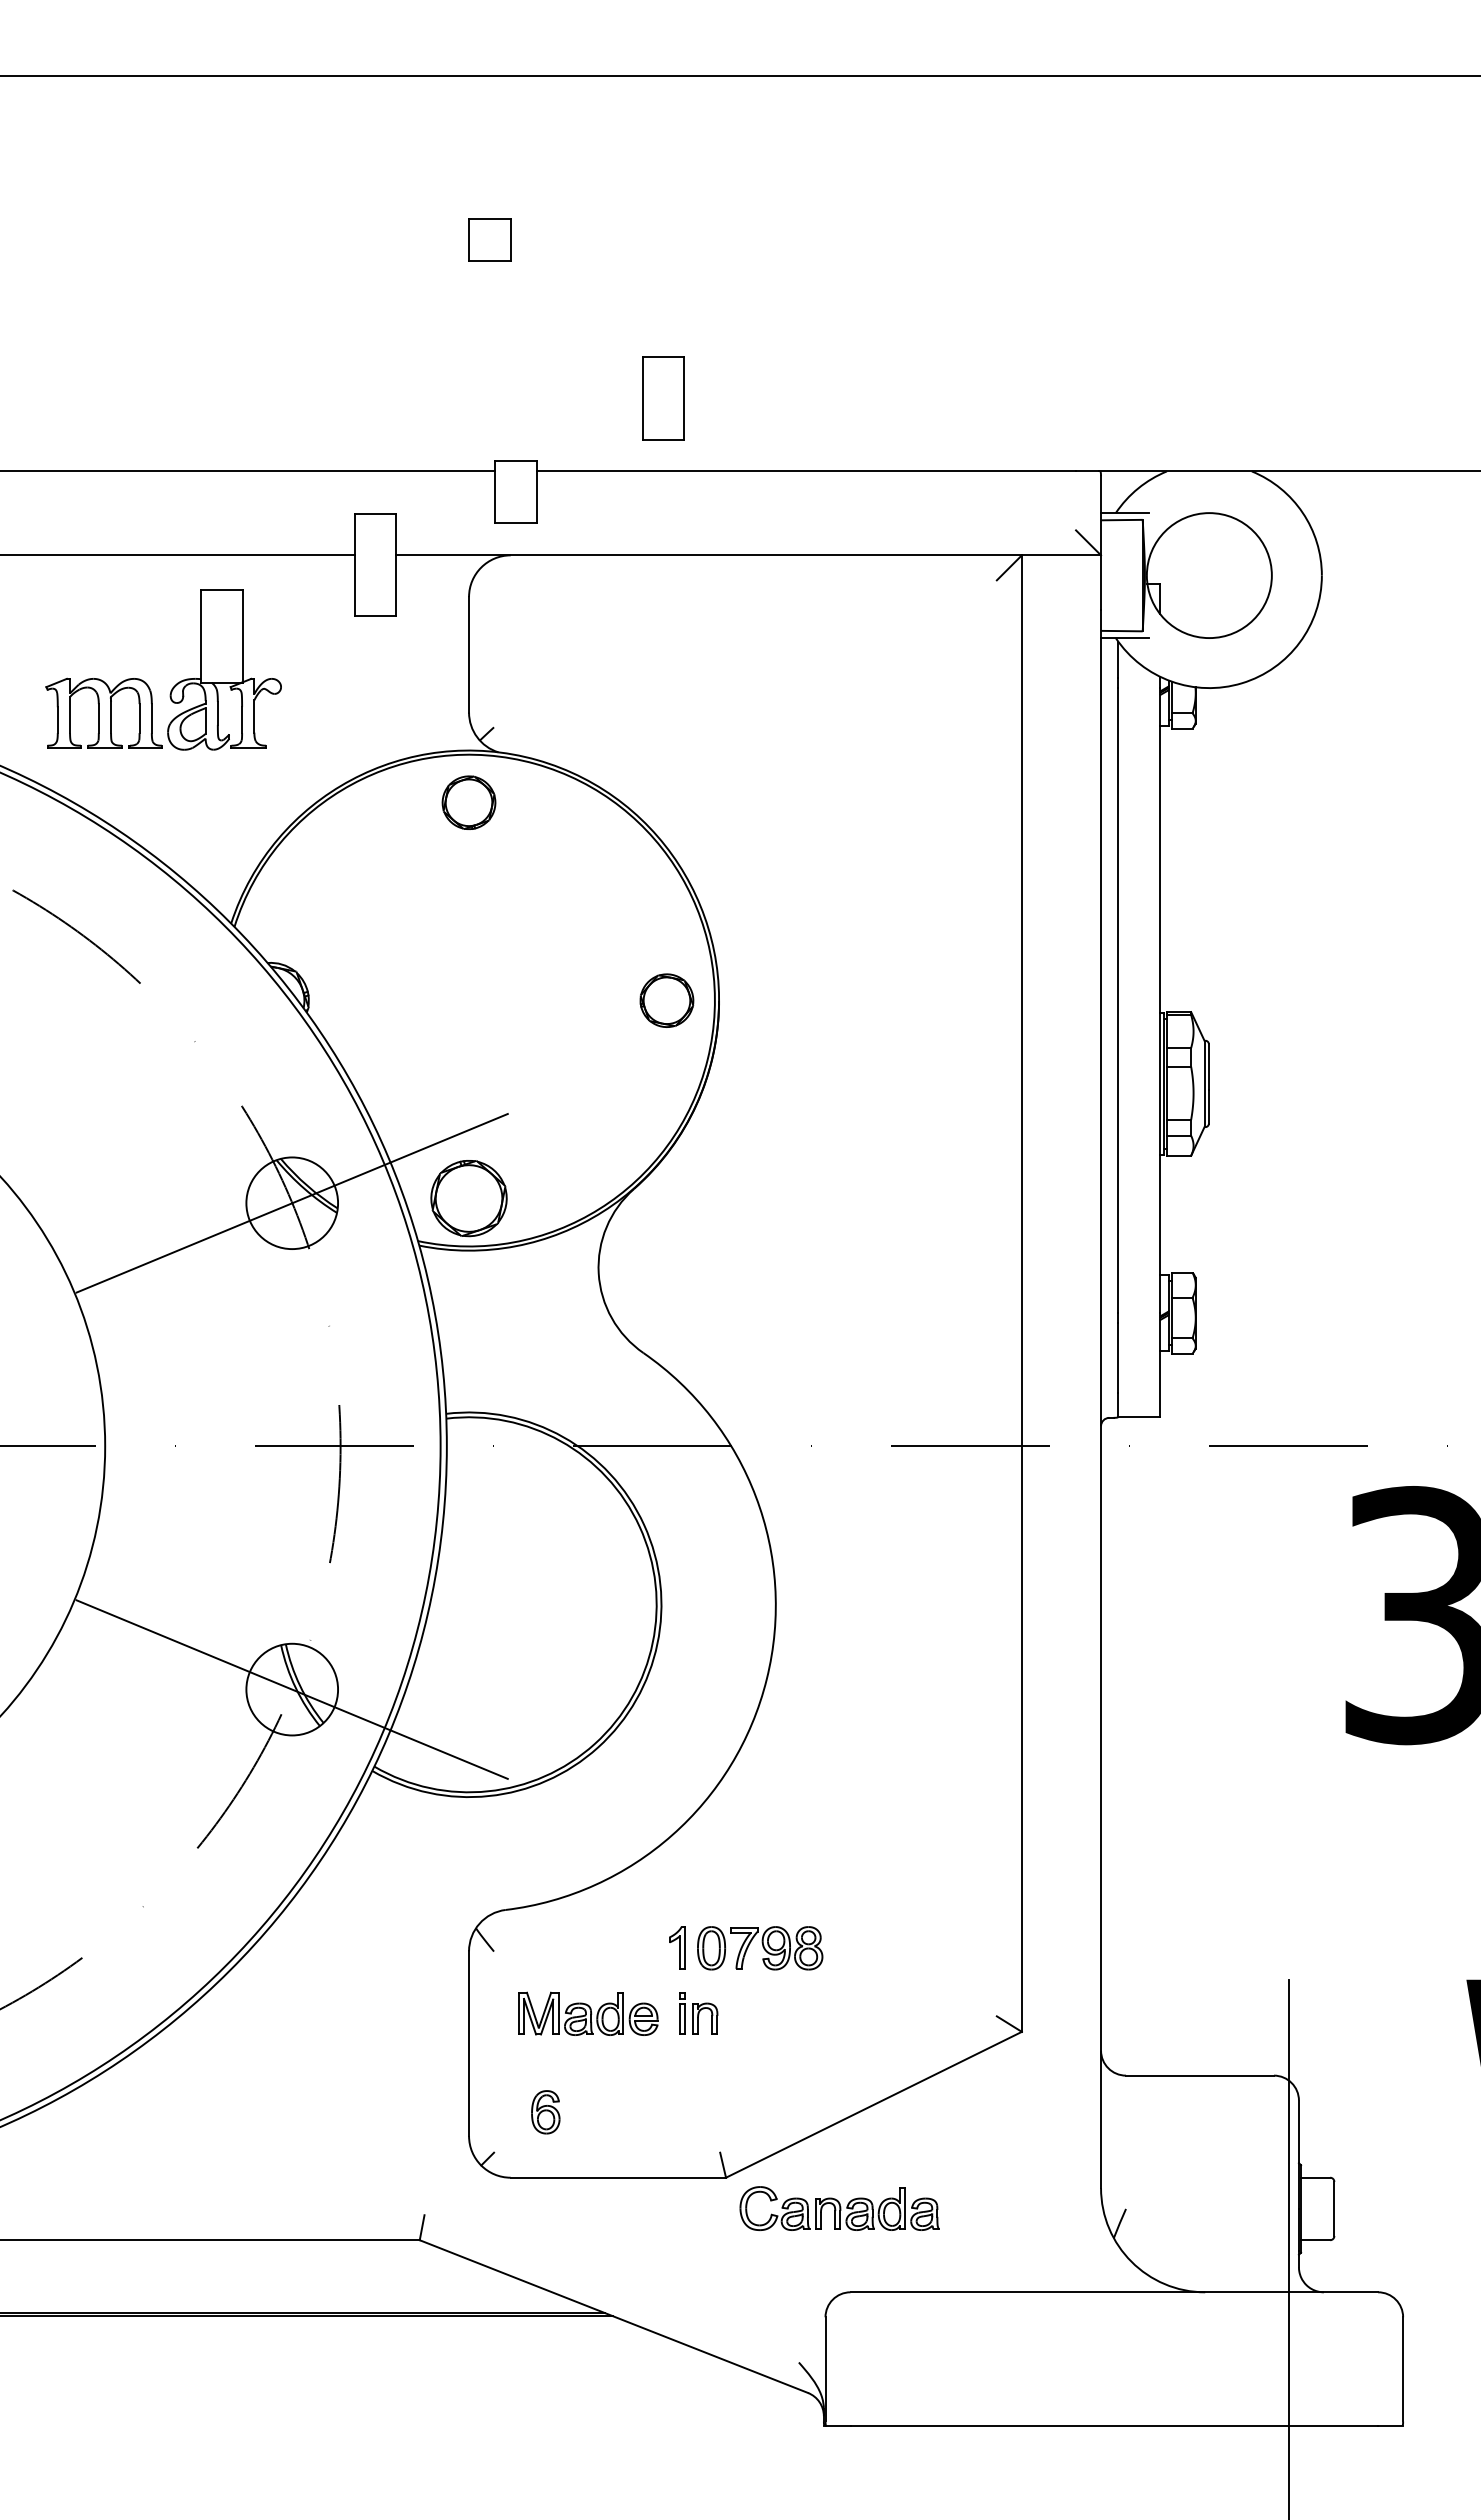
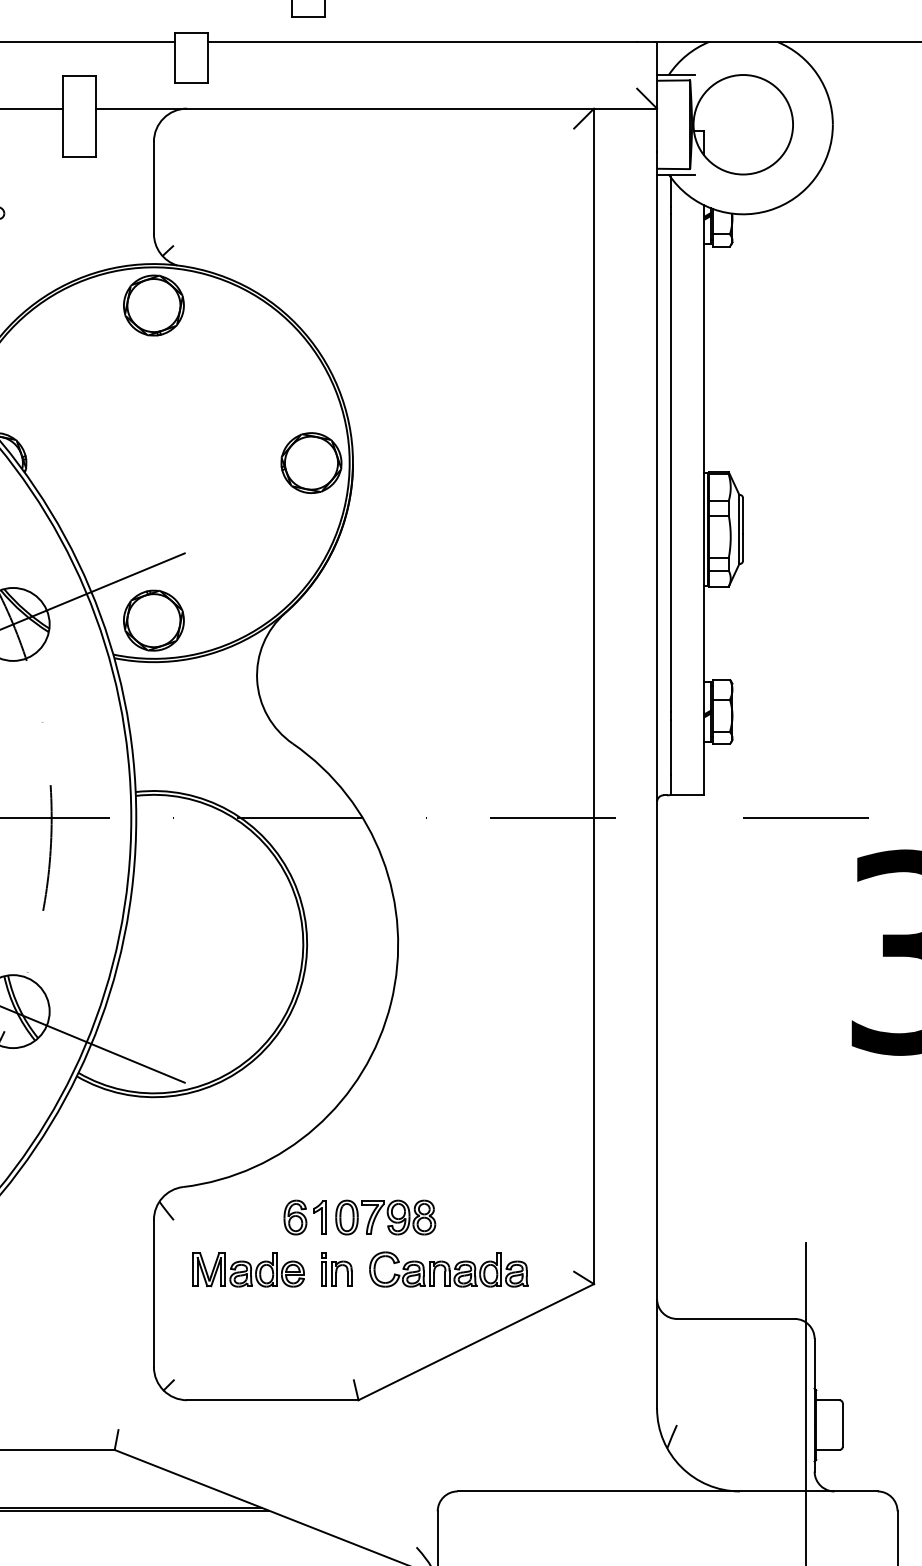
part: (468, 802) -> (153, 305), size x1.43
part: (666, 1000) -> (311, 463), size x1.43
part: (545, 2112) -> (295, 1217), moved
part: (839, 2208) -> (448, 1269), moved

